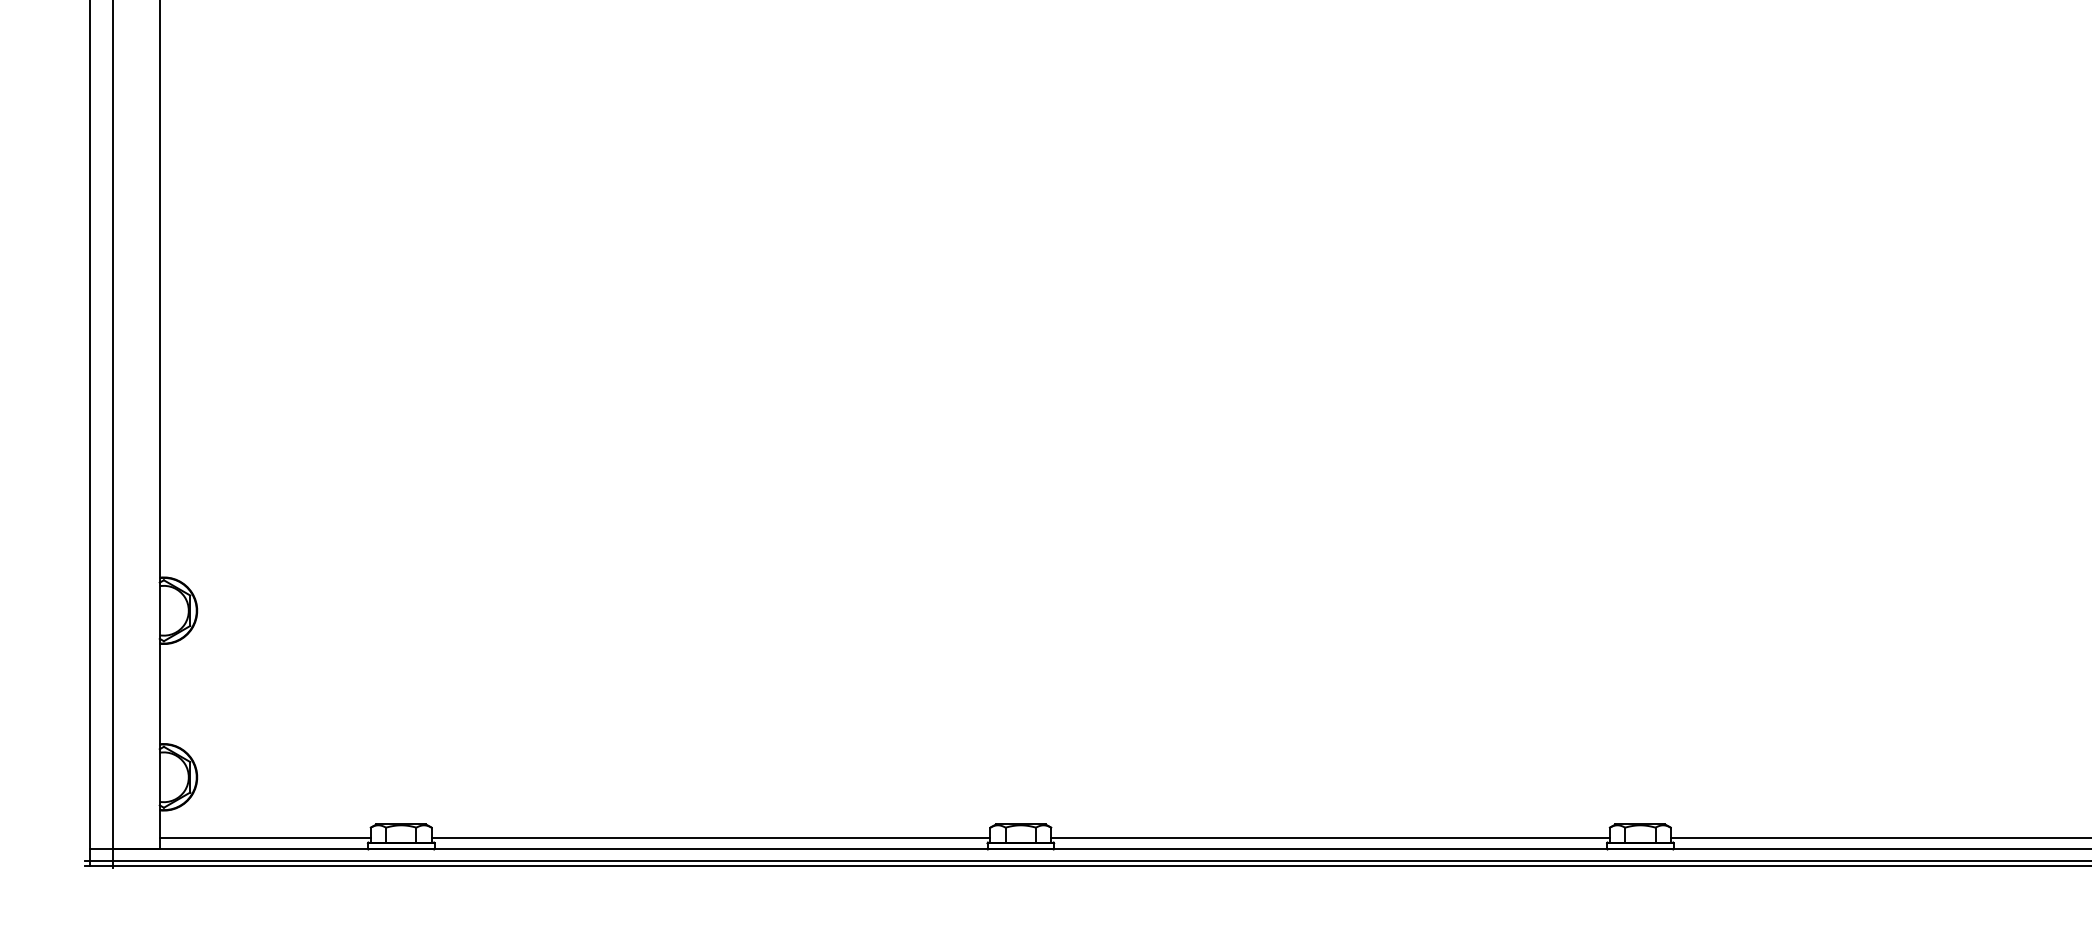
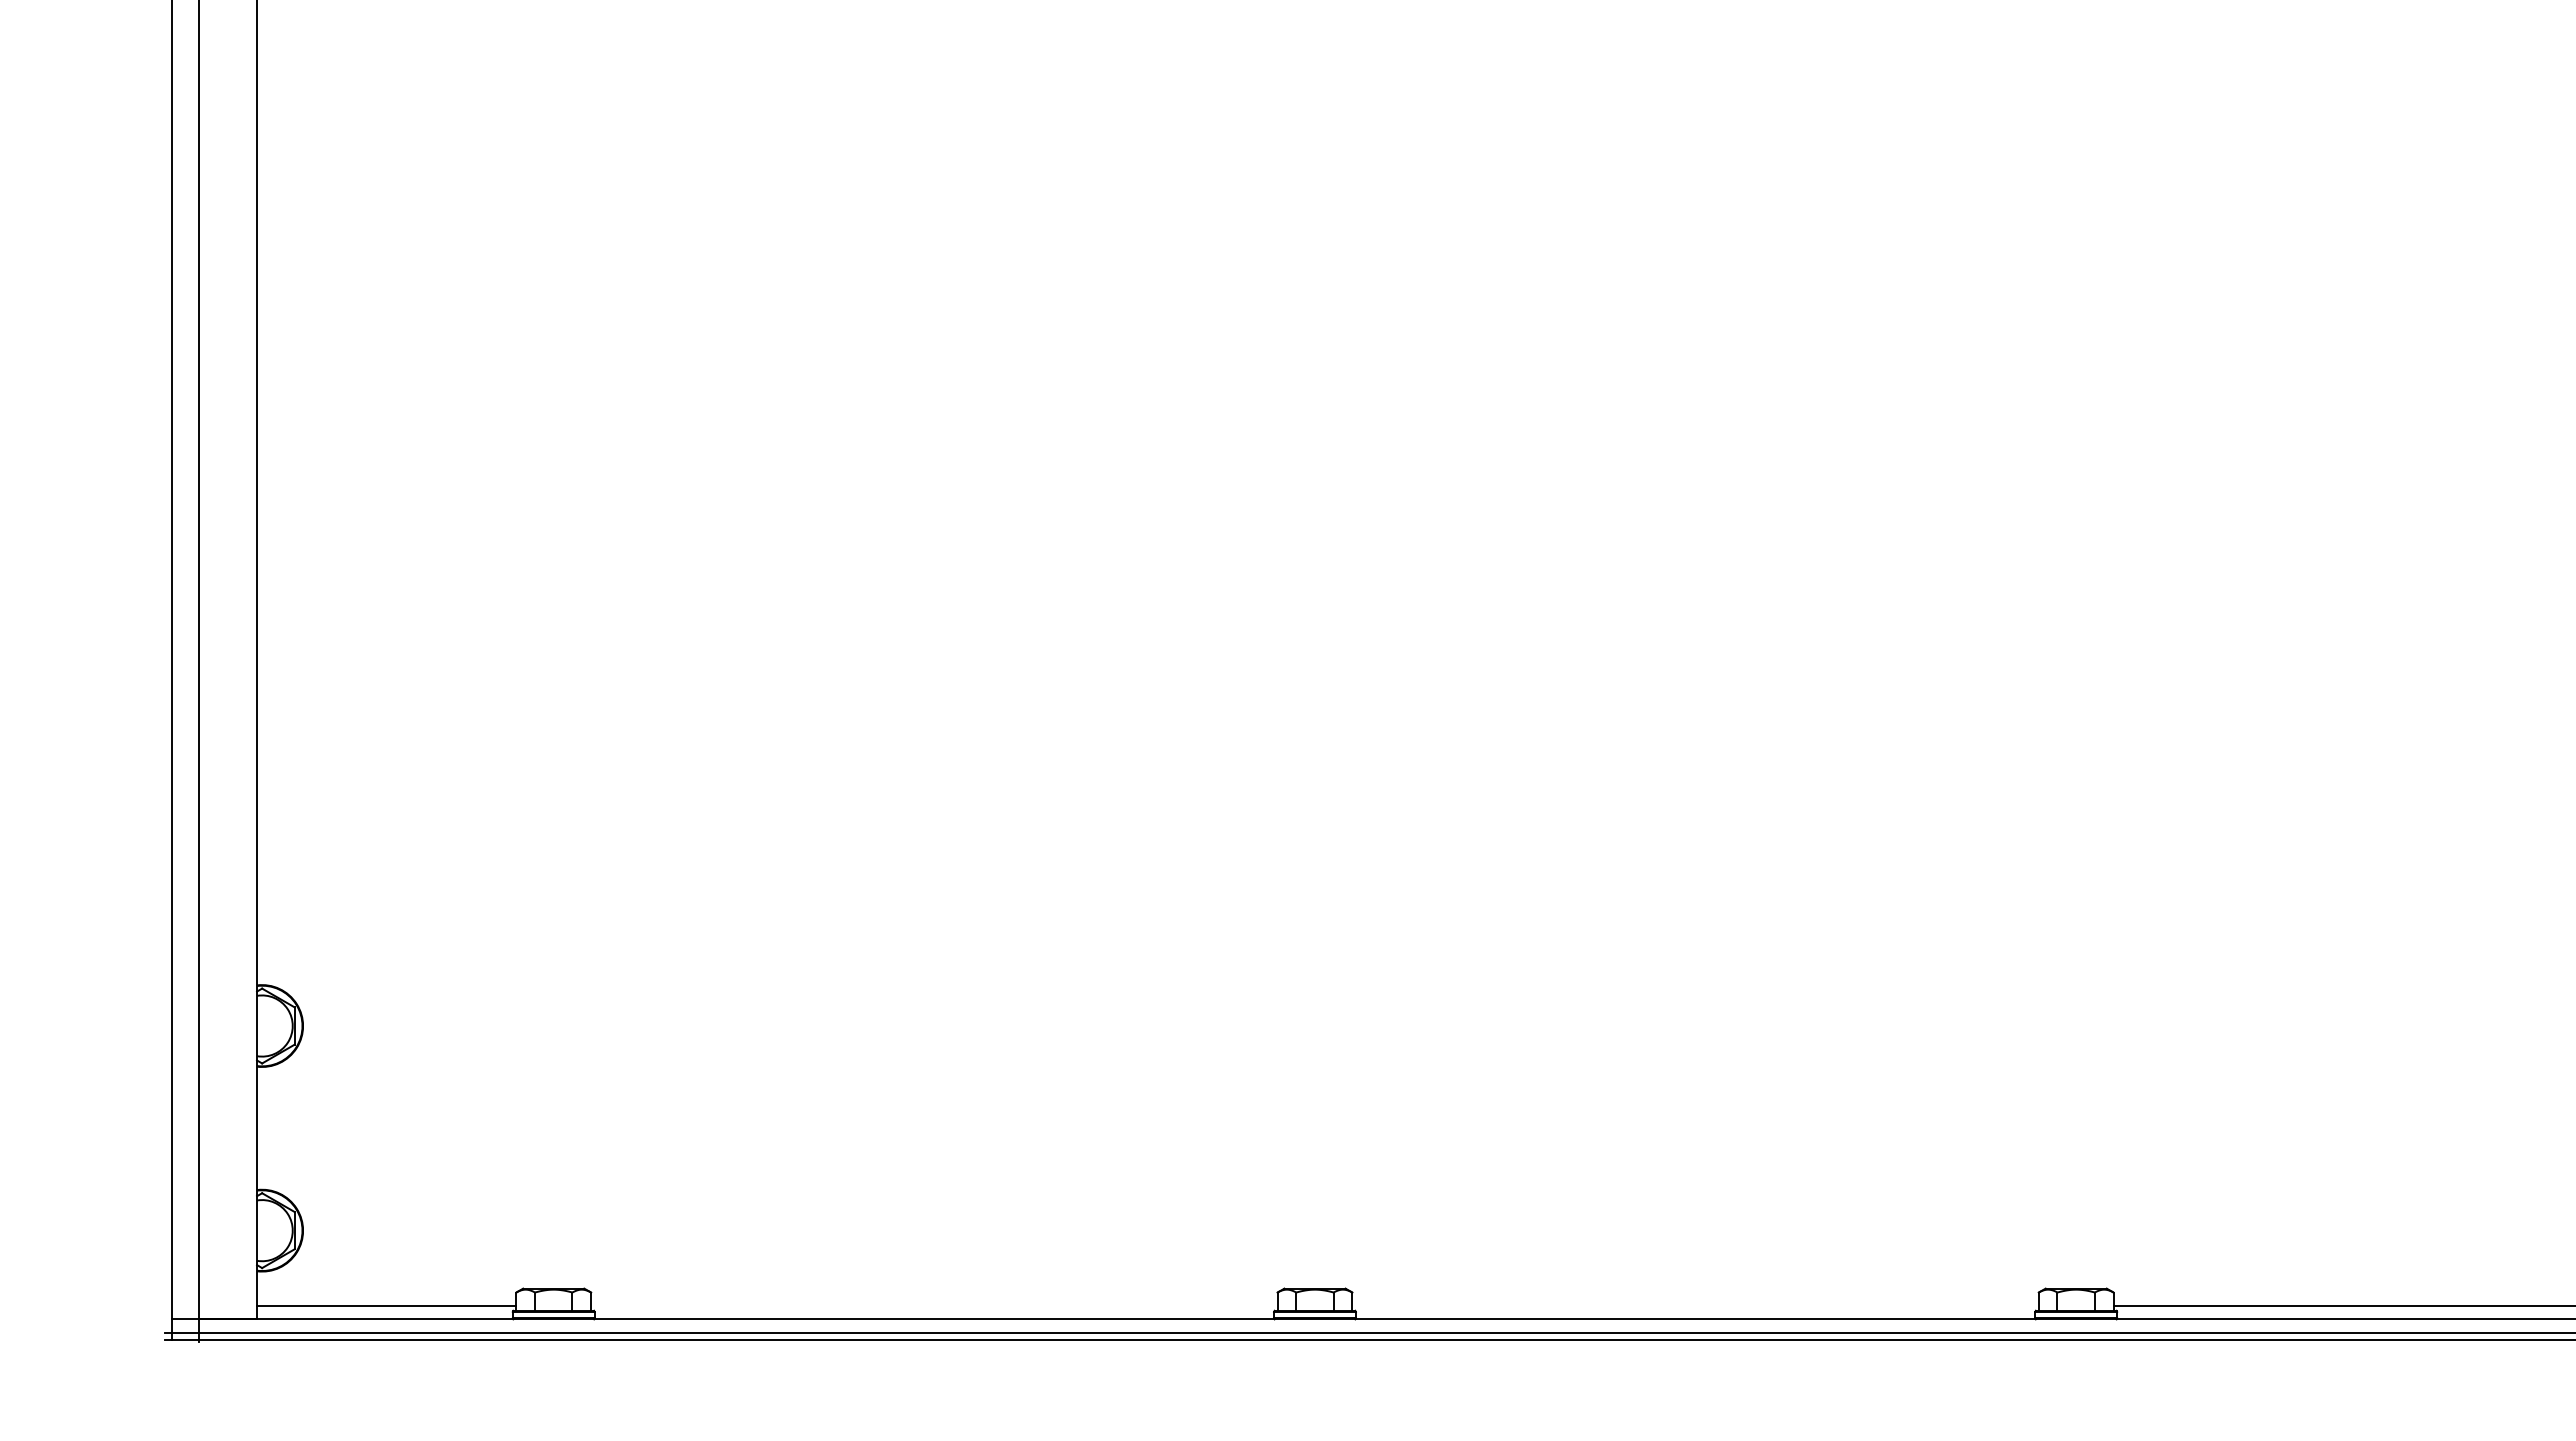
line: (711, 838) -> (934, 1305), removed
line: (1330, 838) -> (1695, 1305), removed

